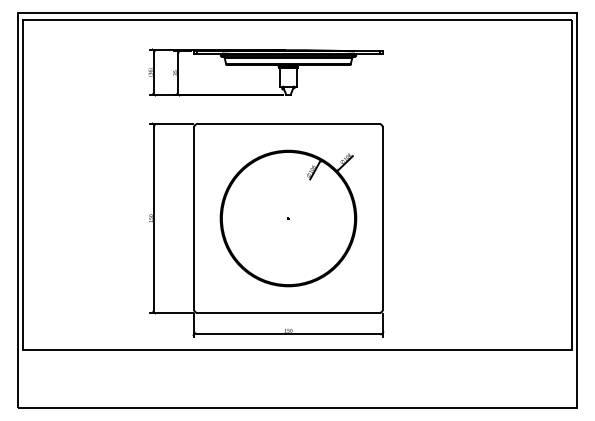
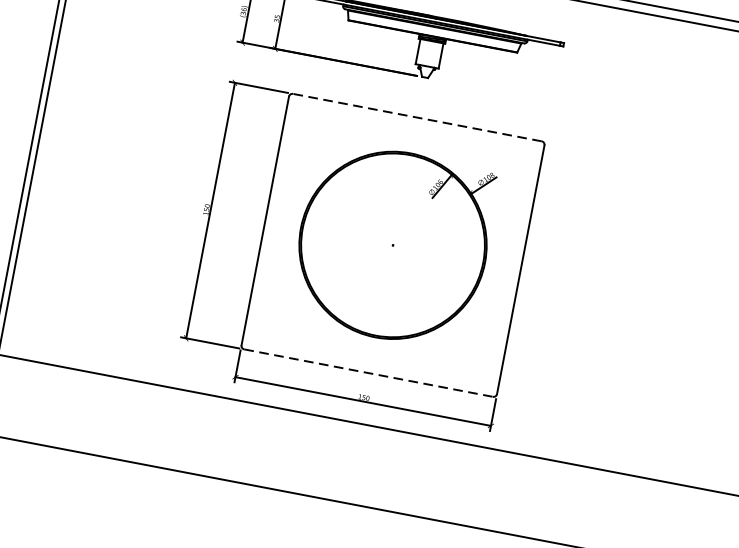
line: (288, 124) -> (417, 117), solid -> dashed
line: (288, 312) -> (368, 372), solid -> dashed

